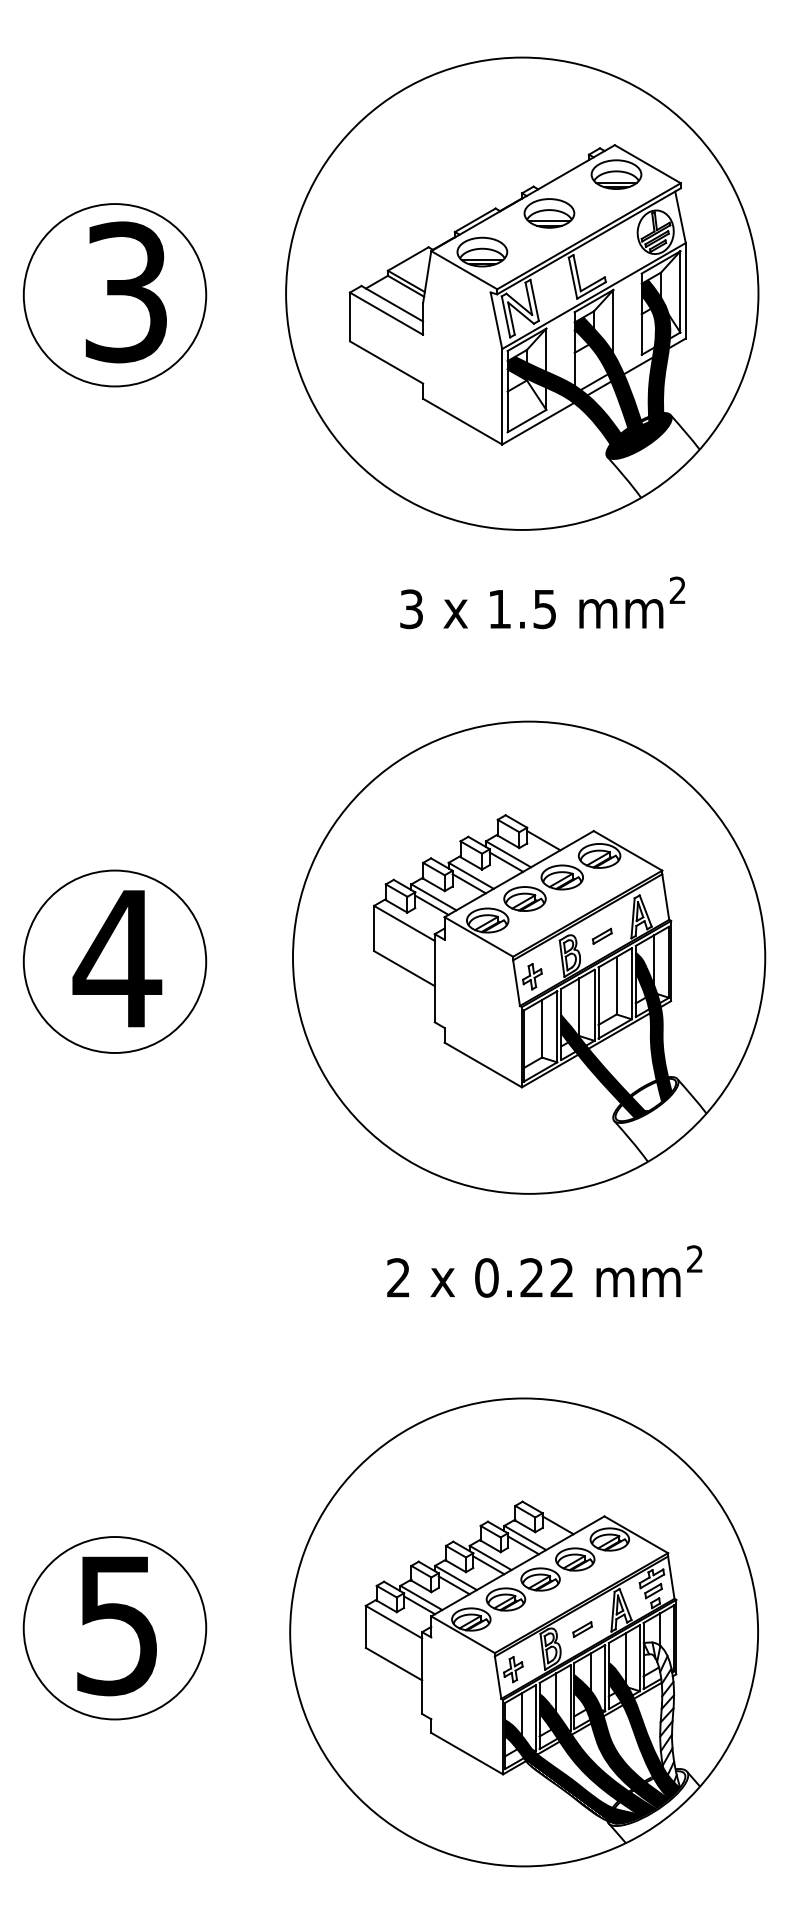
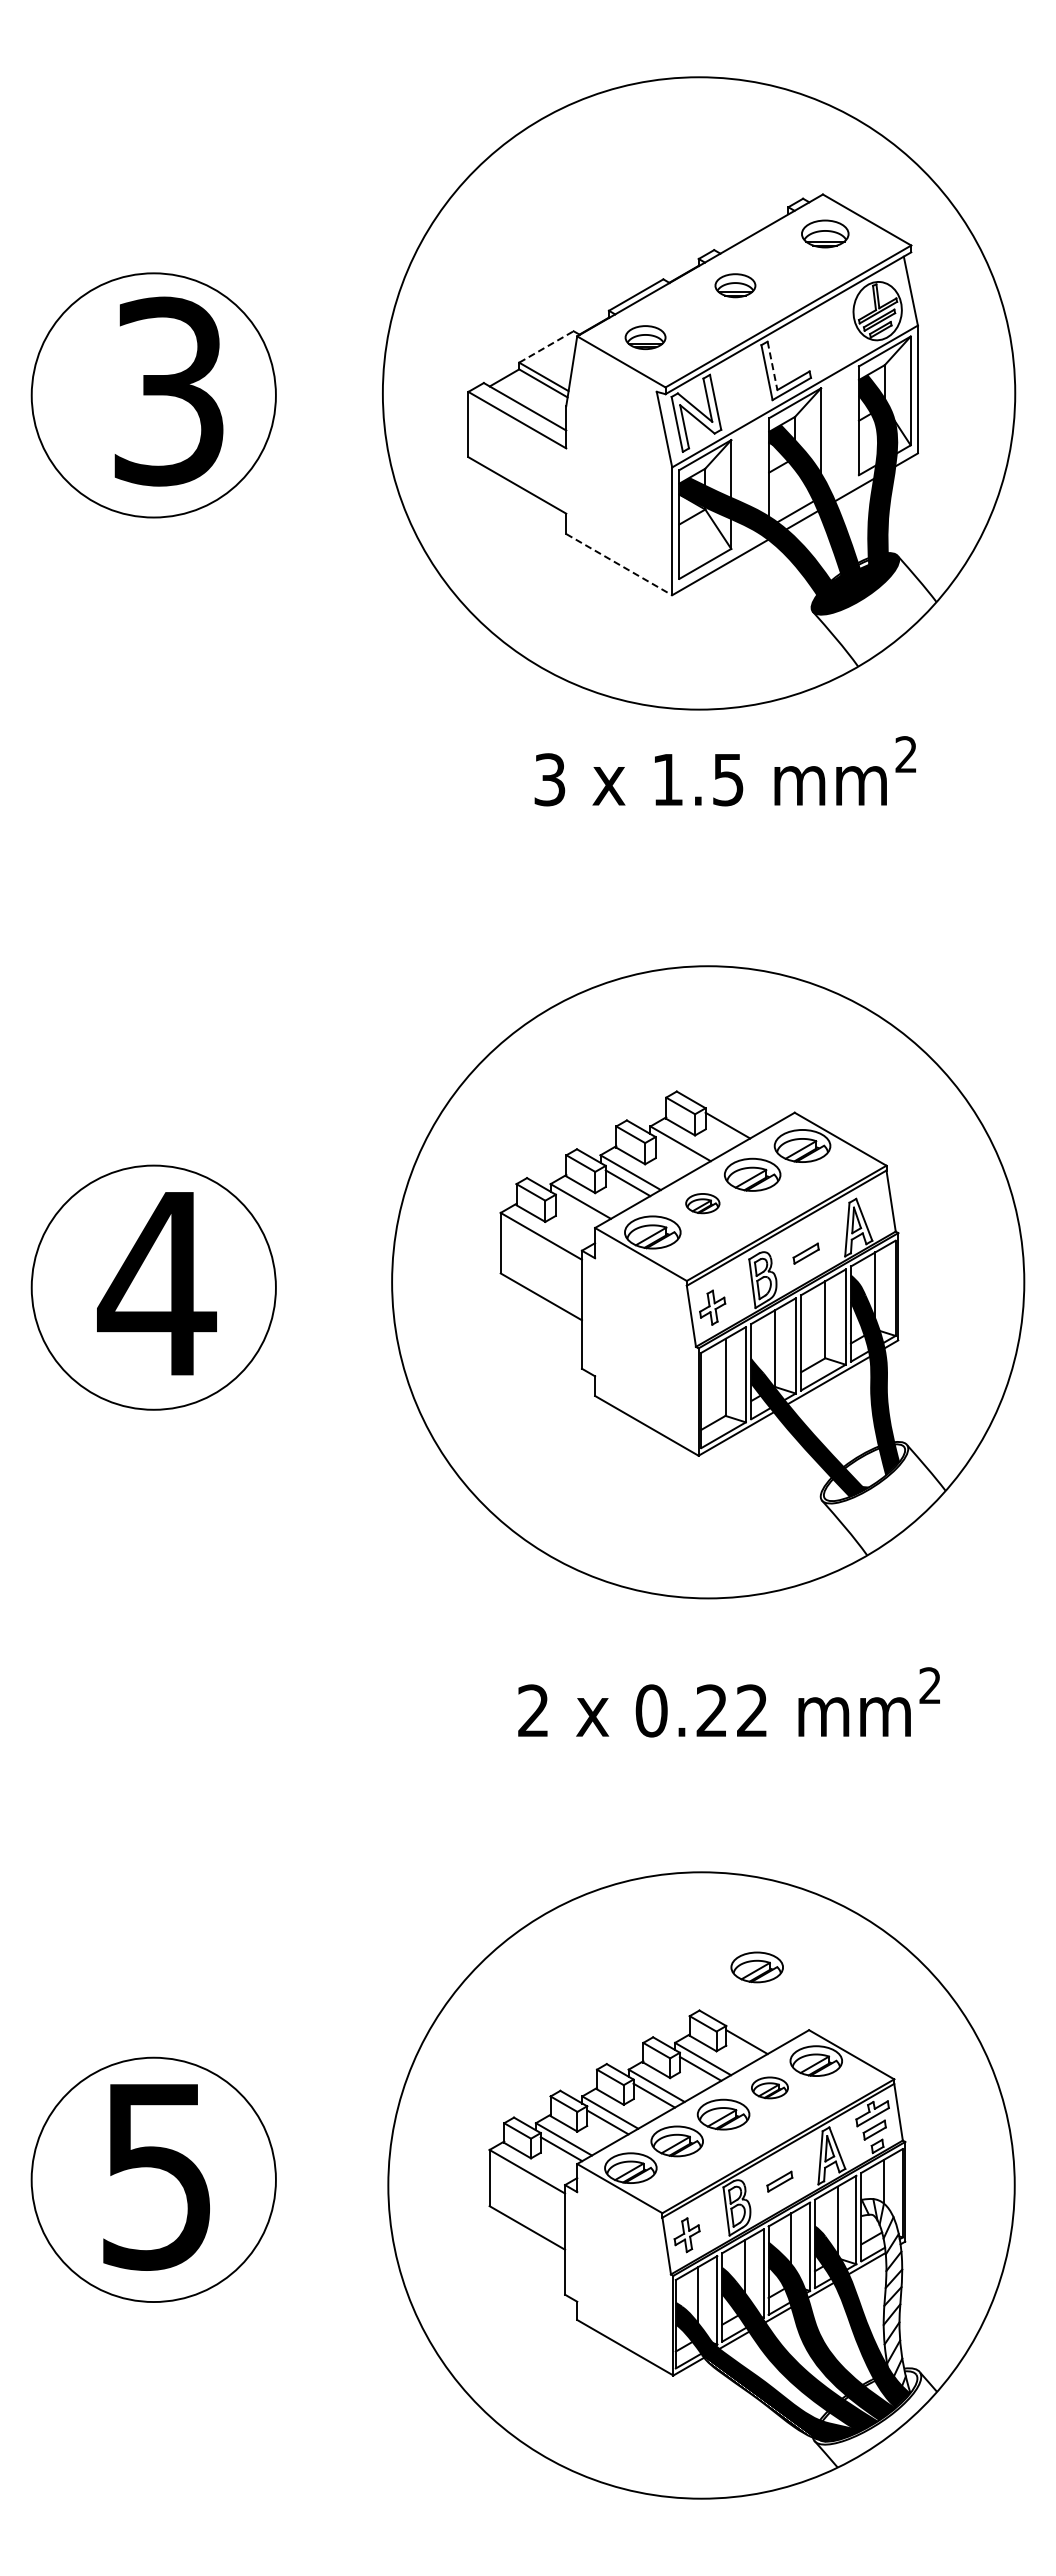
part: (616, 174) -> (825, 233), size x0.7
part: (549, 213) -> (735, 285), size x0.6
part: (482, 251) -> (645, 337), size x0.6
line: (408, 258) -> (546, 346), solid -> dashed
line: (577, 272) -> (772, 365), solid -> dashed
line: (462, 421) -> (619, 564), solid -> dashed
text: (542, 603) -> (724, 771), moved
line: (506, 862) -> (677, 1154), removed
part: (524, 898) -> (702, 1203), size x0.6
line: (431, 904) -> (577, 1211), removed
part: (565, 1469) -> (756, 1967), added
part: (574, 1559) -> (769, 2087), size x0.7

